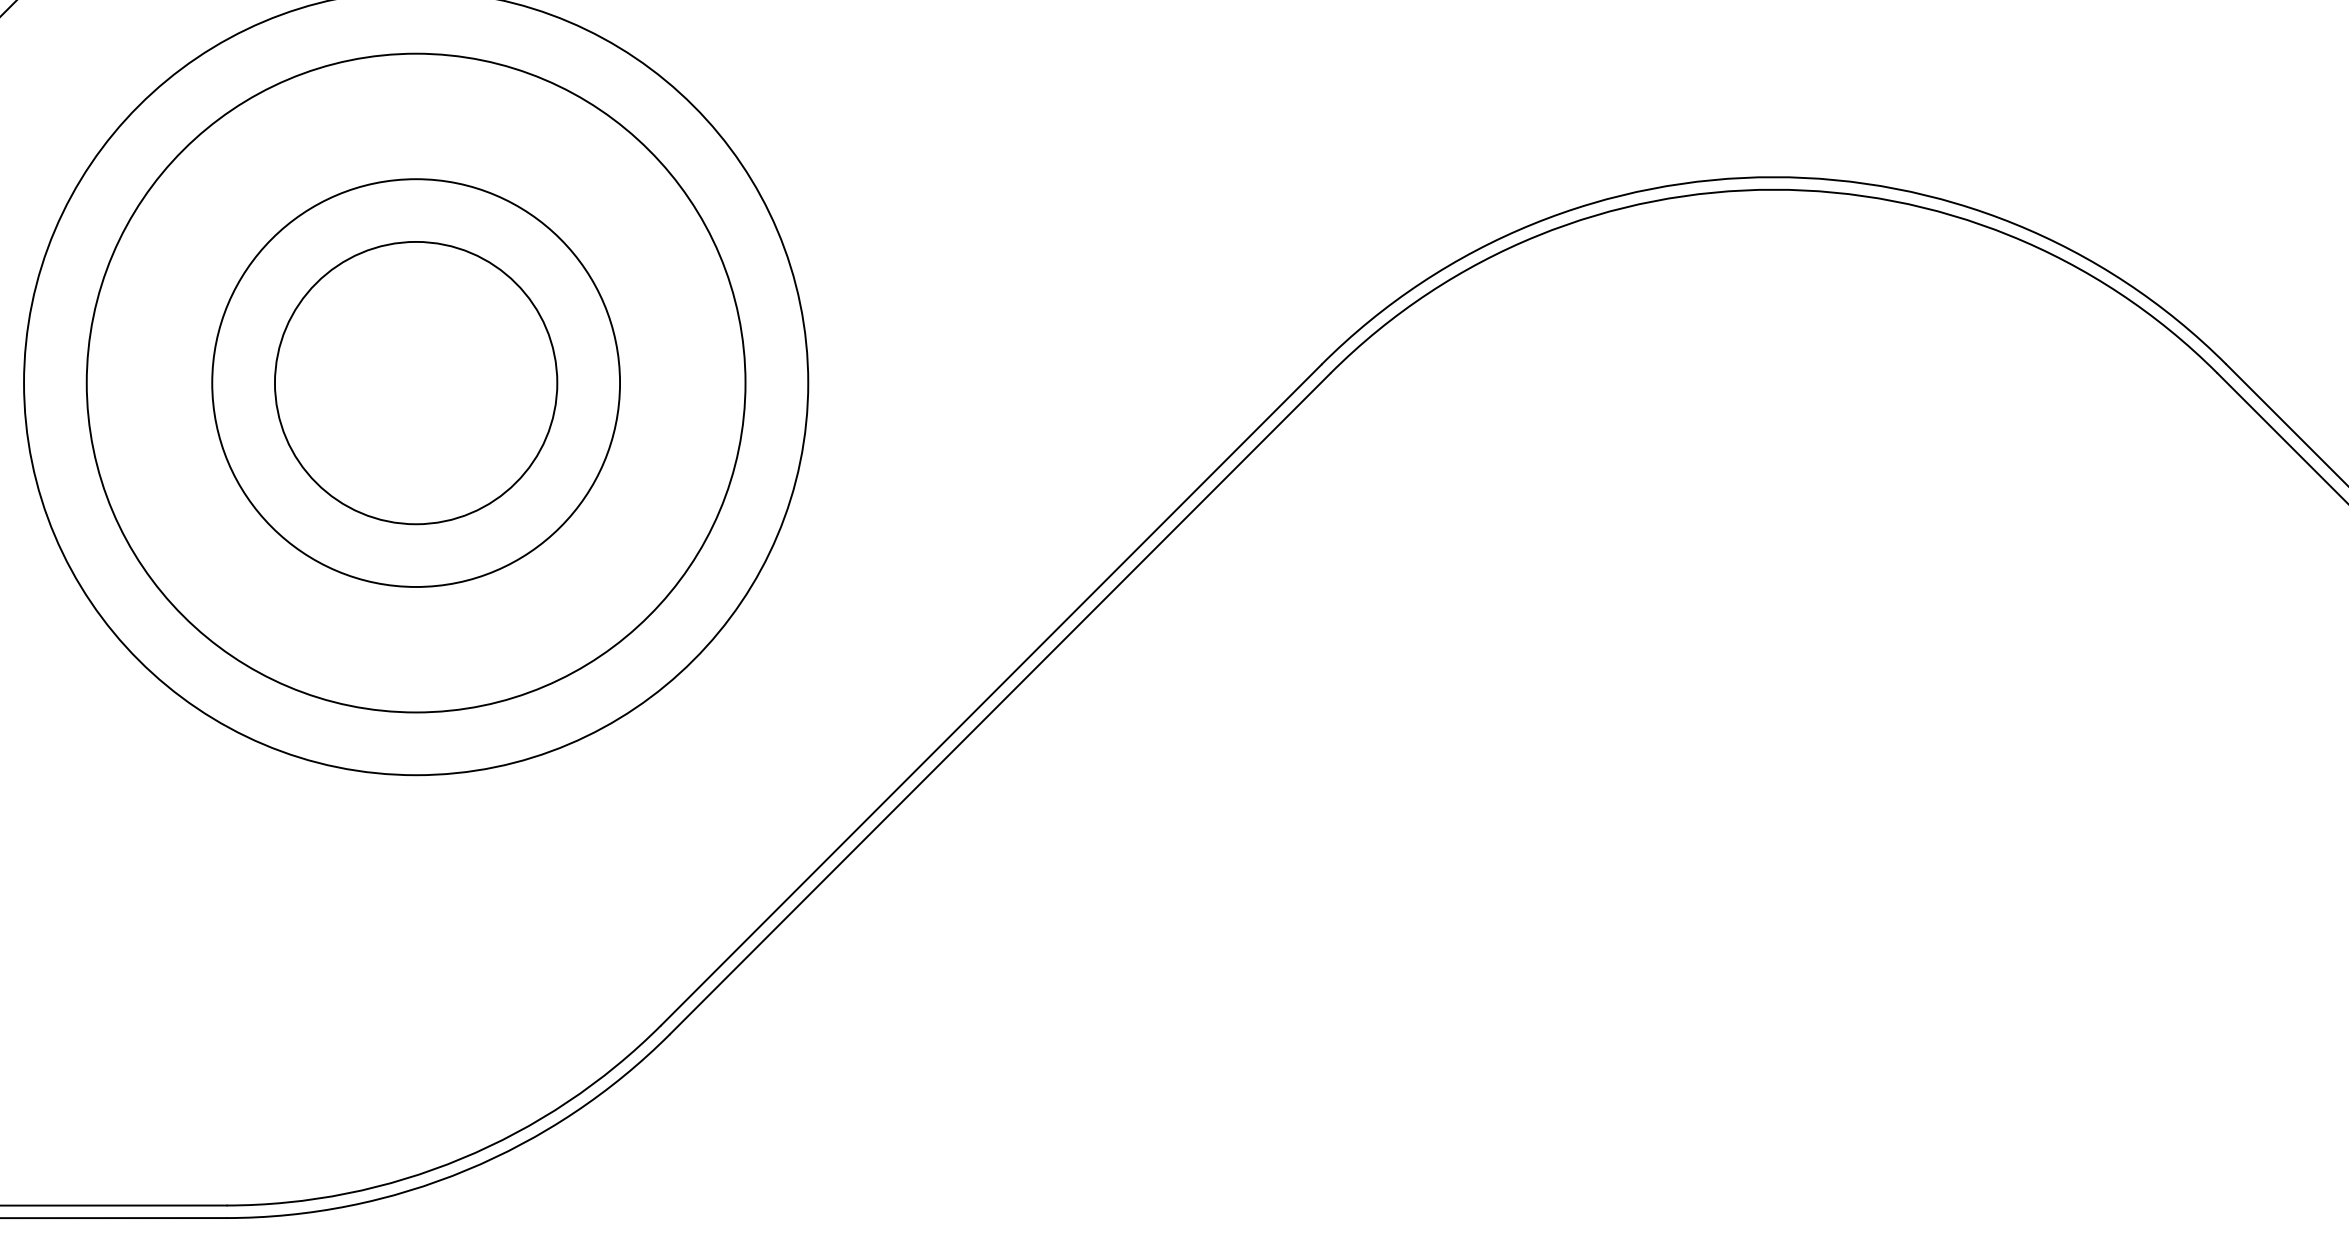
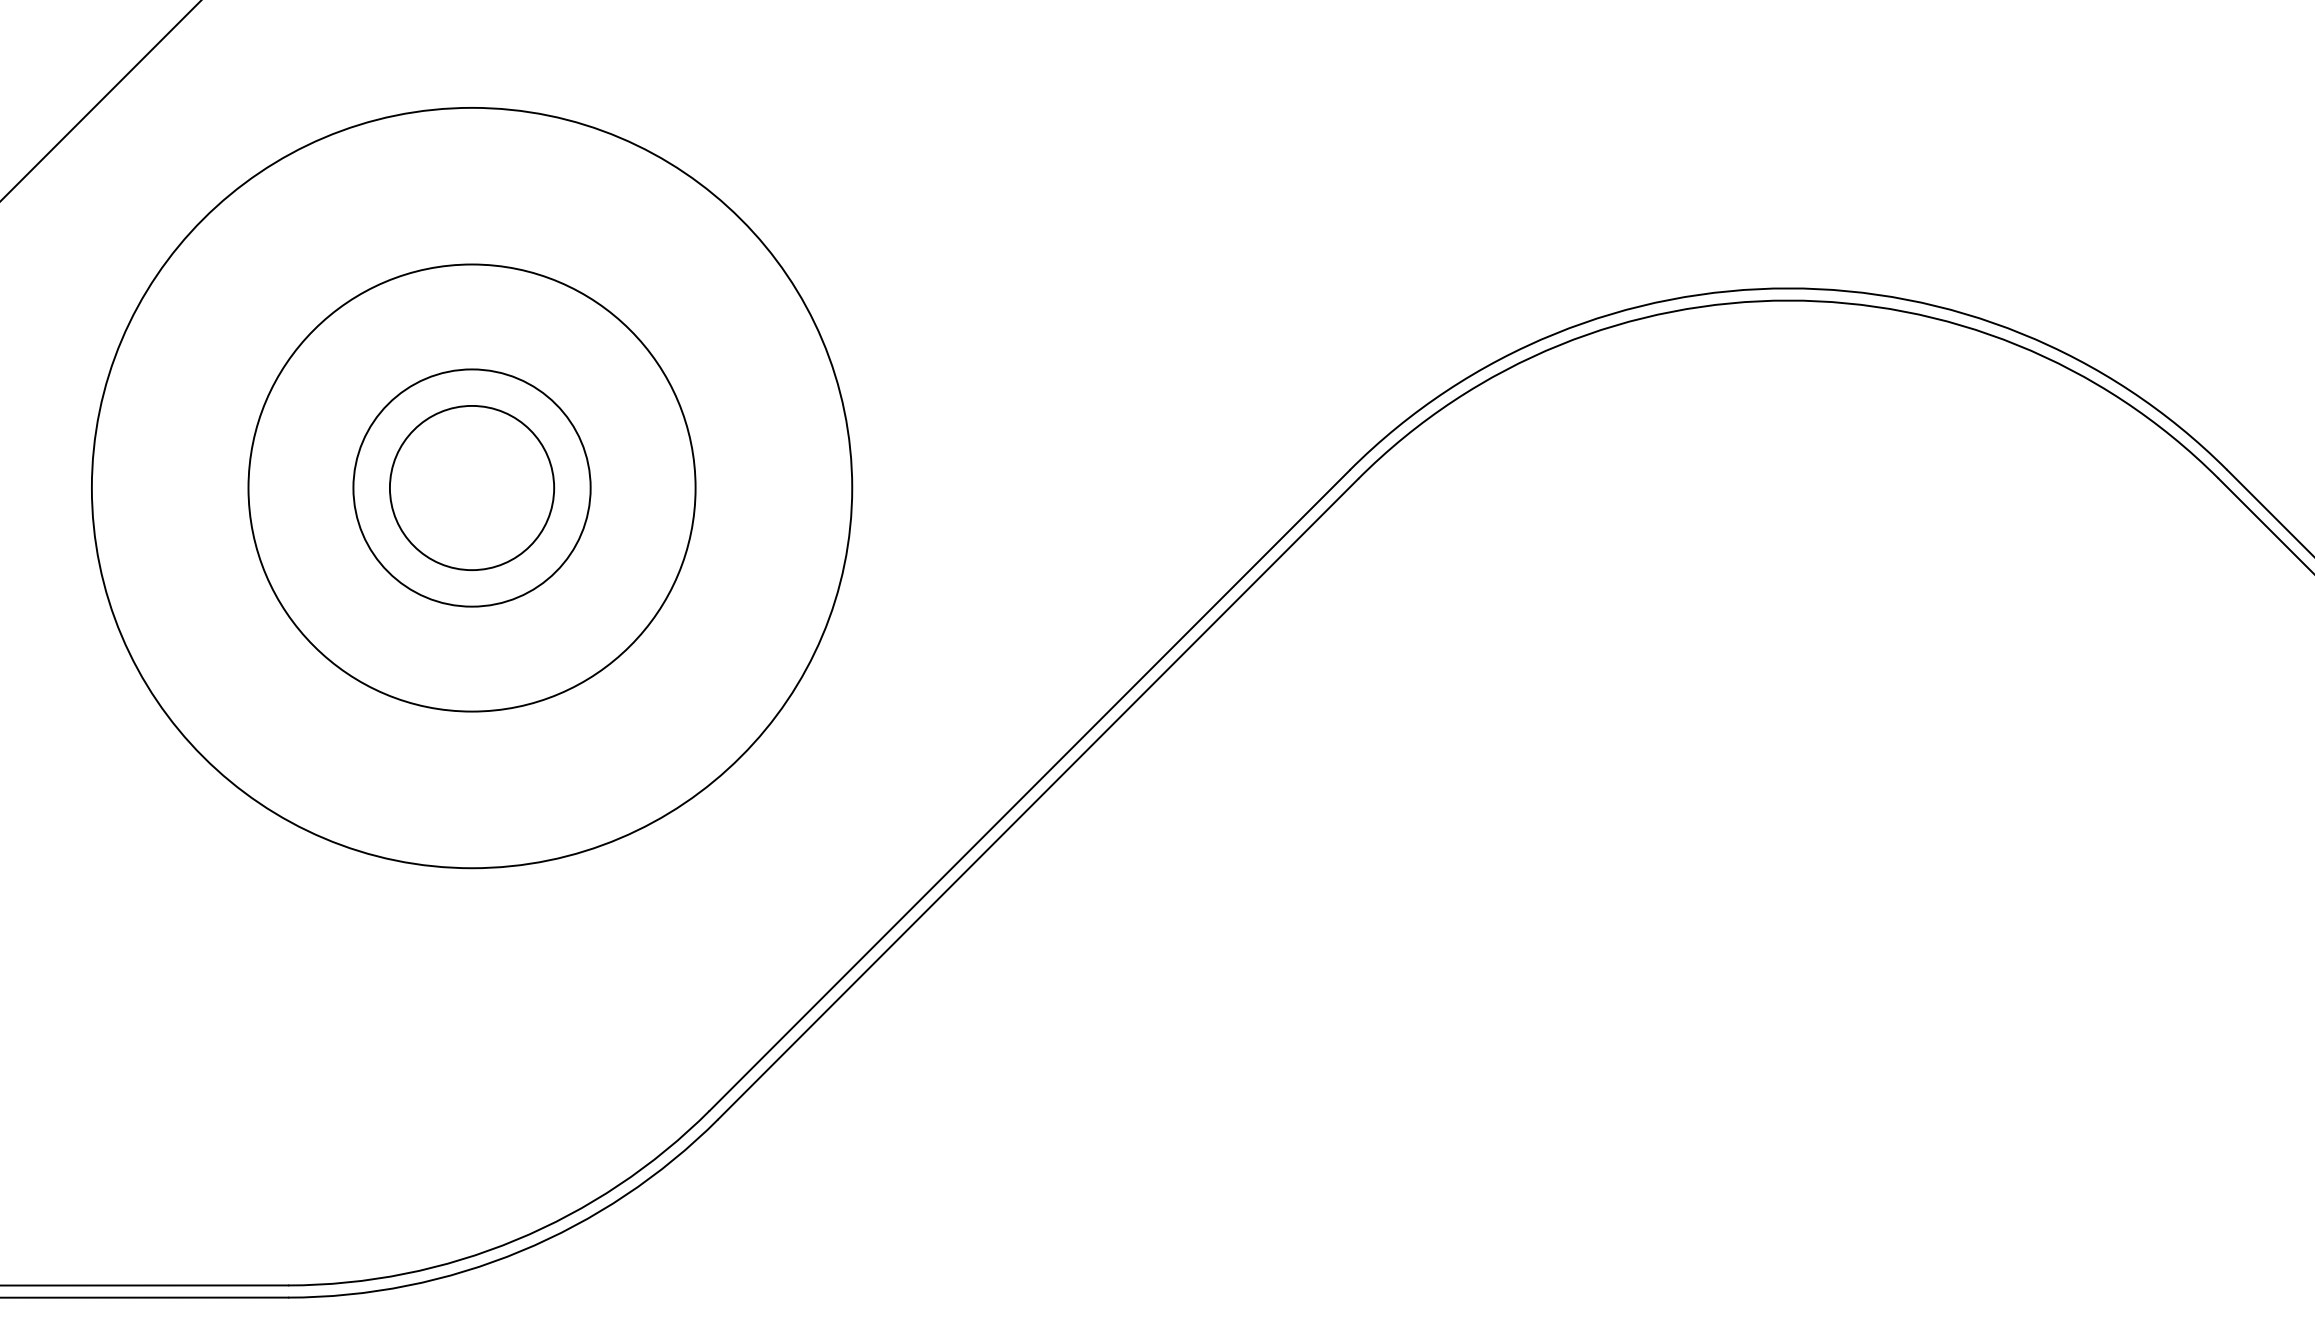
circle: (415, 382) -> (471, 487), size x0.6
circle: (415, 382) -> (471, 487), size x0.6
circle: (415, 382) -> (471, 487), size x0.7

